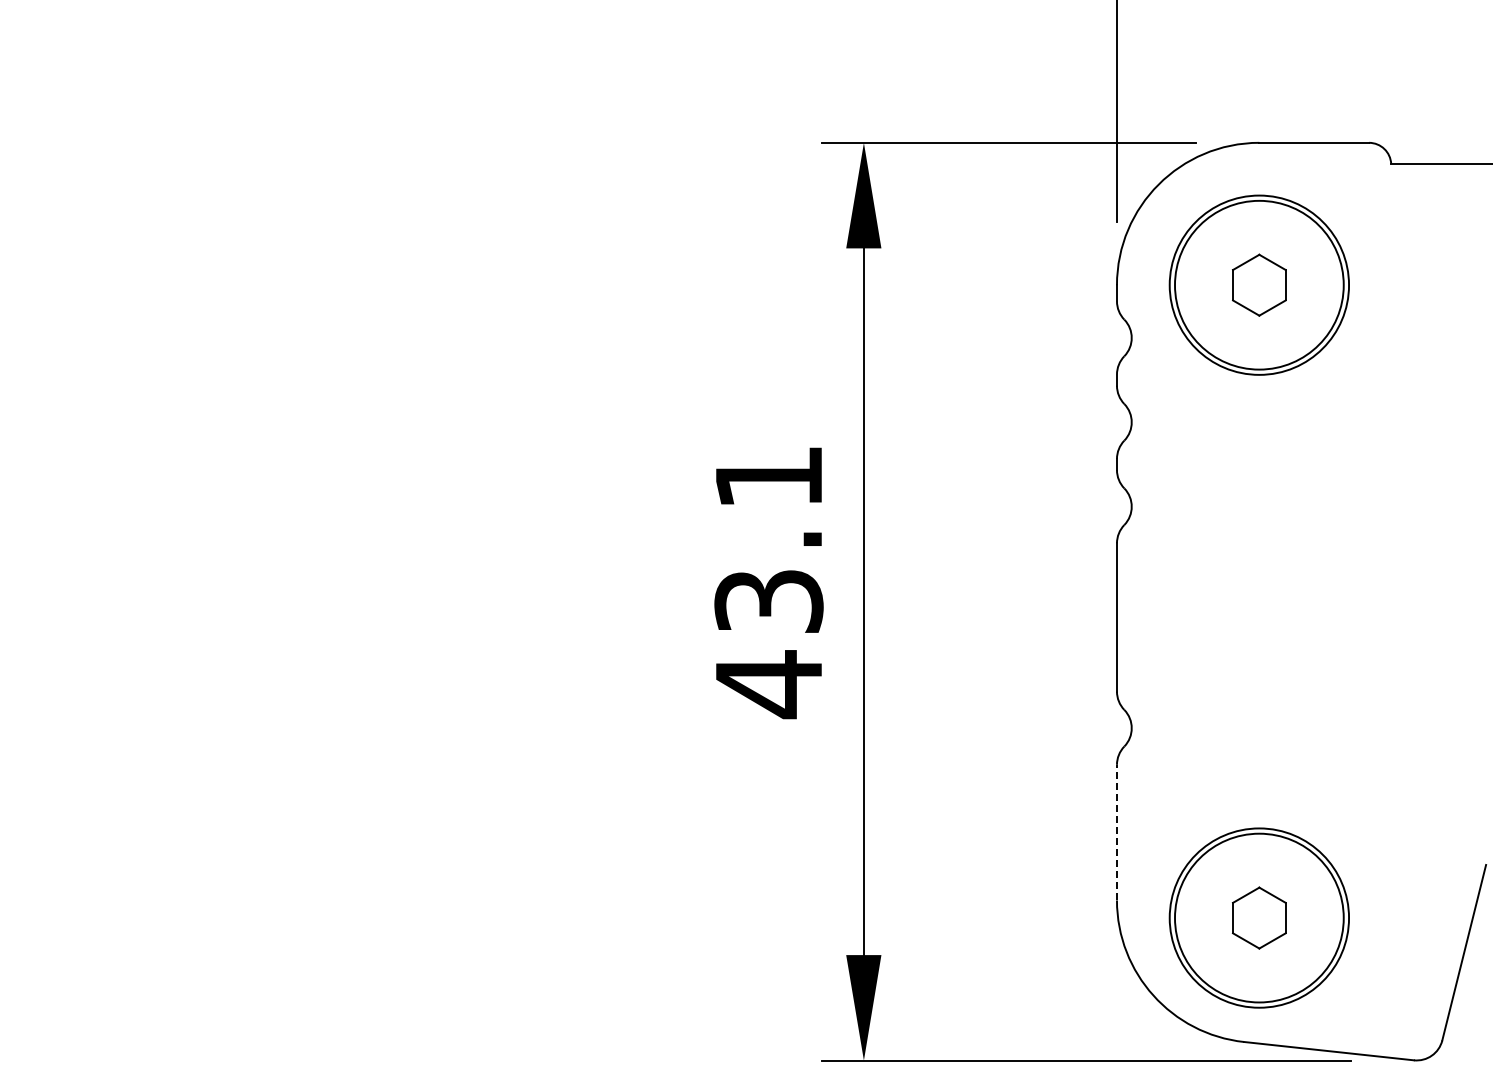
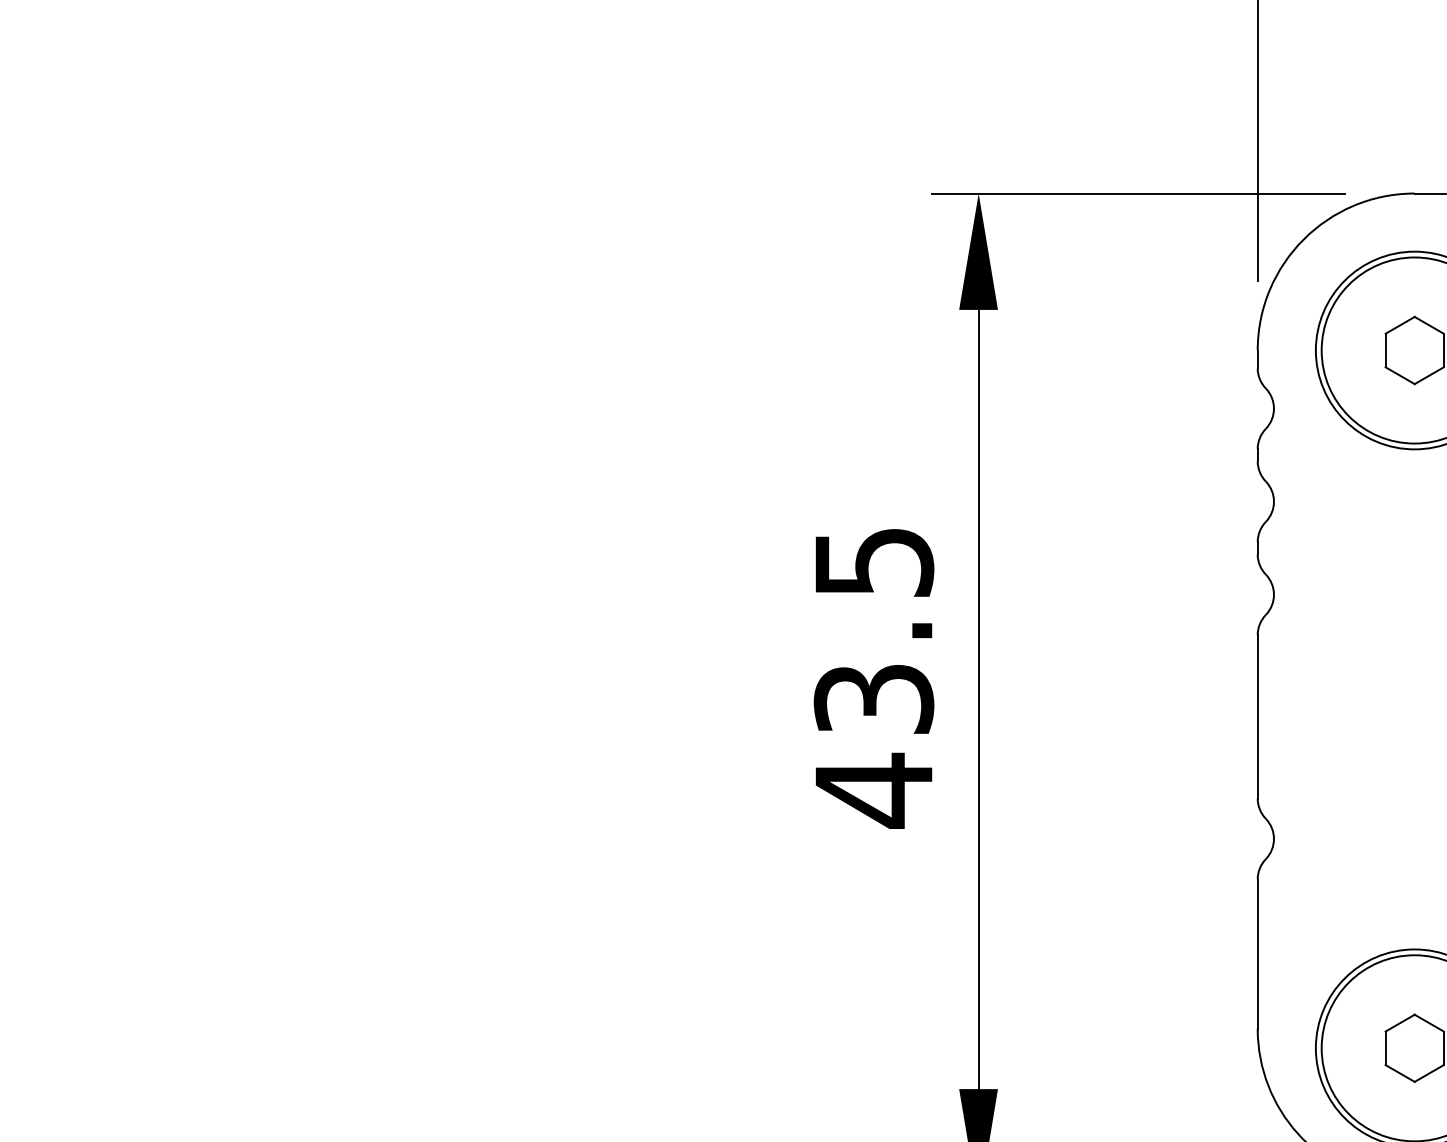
text: (769, 477) -> (874, 562), 43.1 -> 43.5
line: (1116, 832) -> (1257, 953), dashed -> solid

